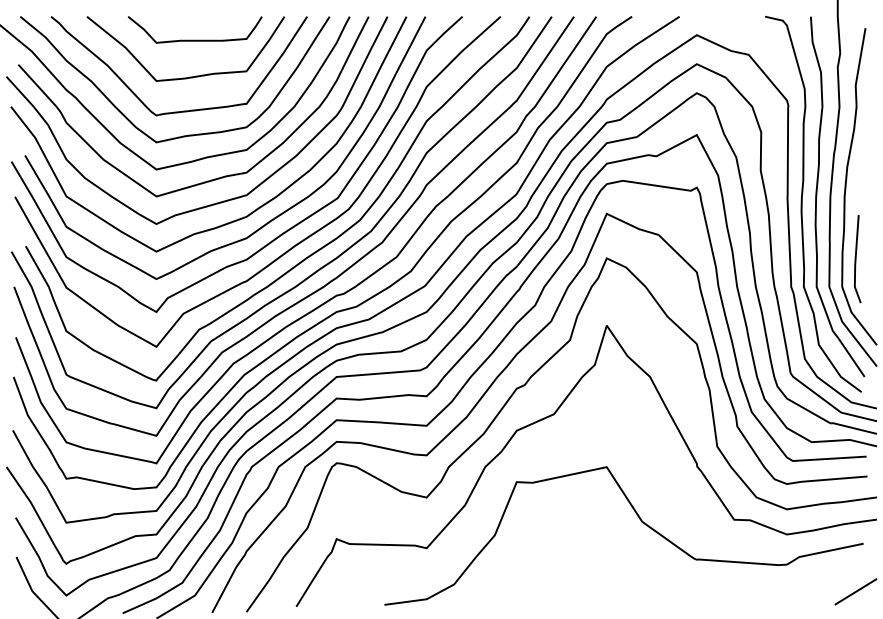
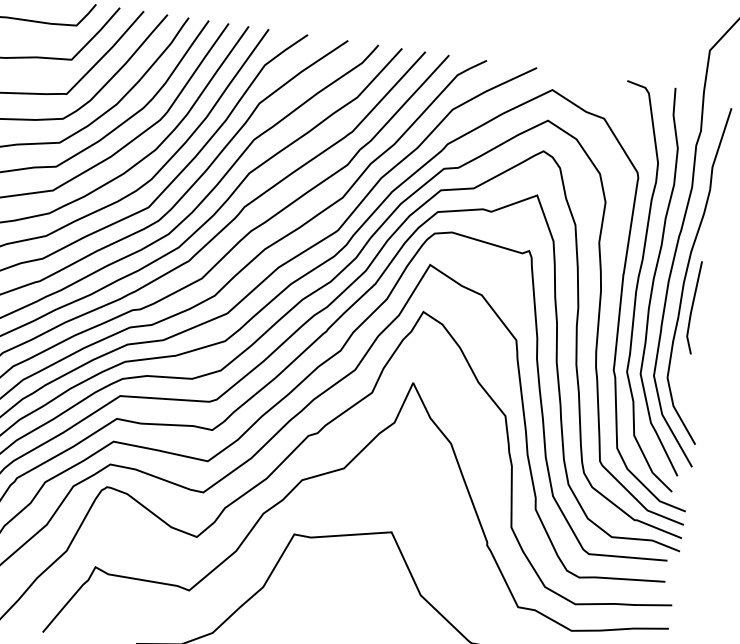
line: (856, 259) -> (693, 307), moved

